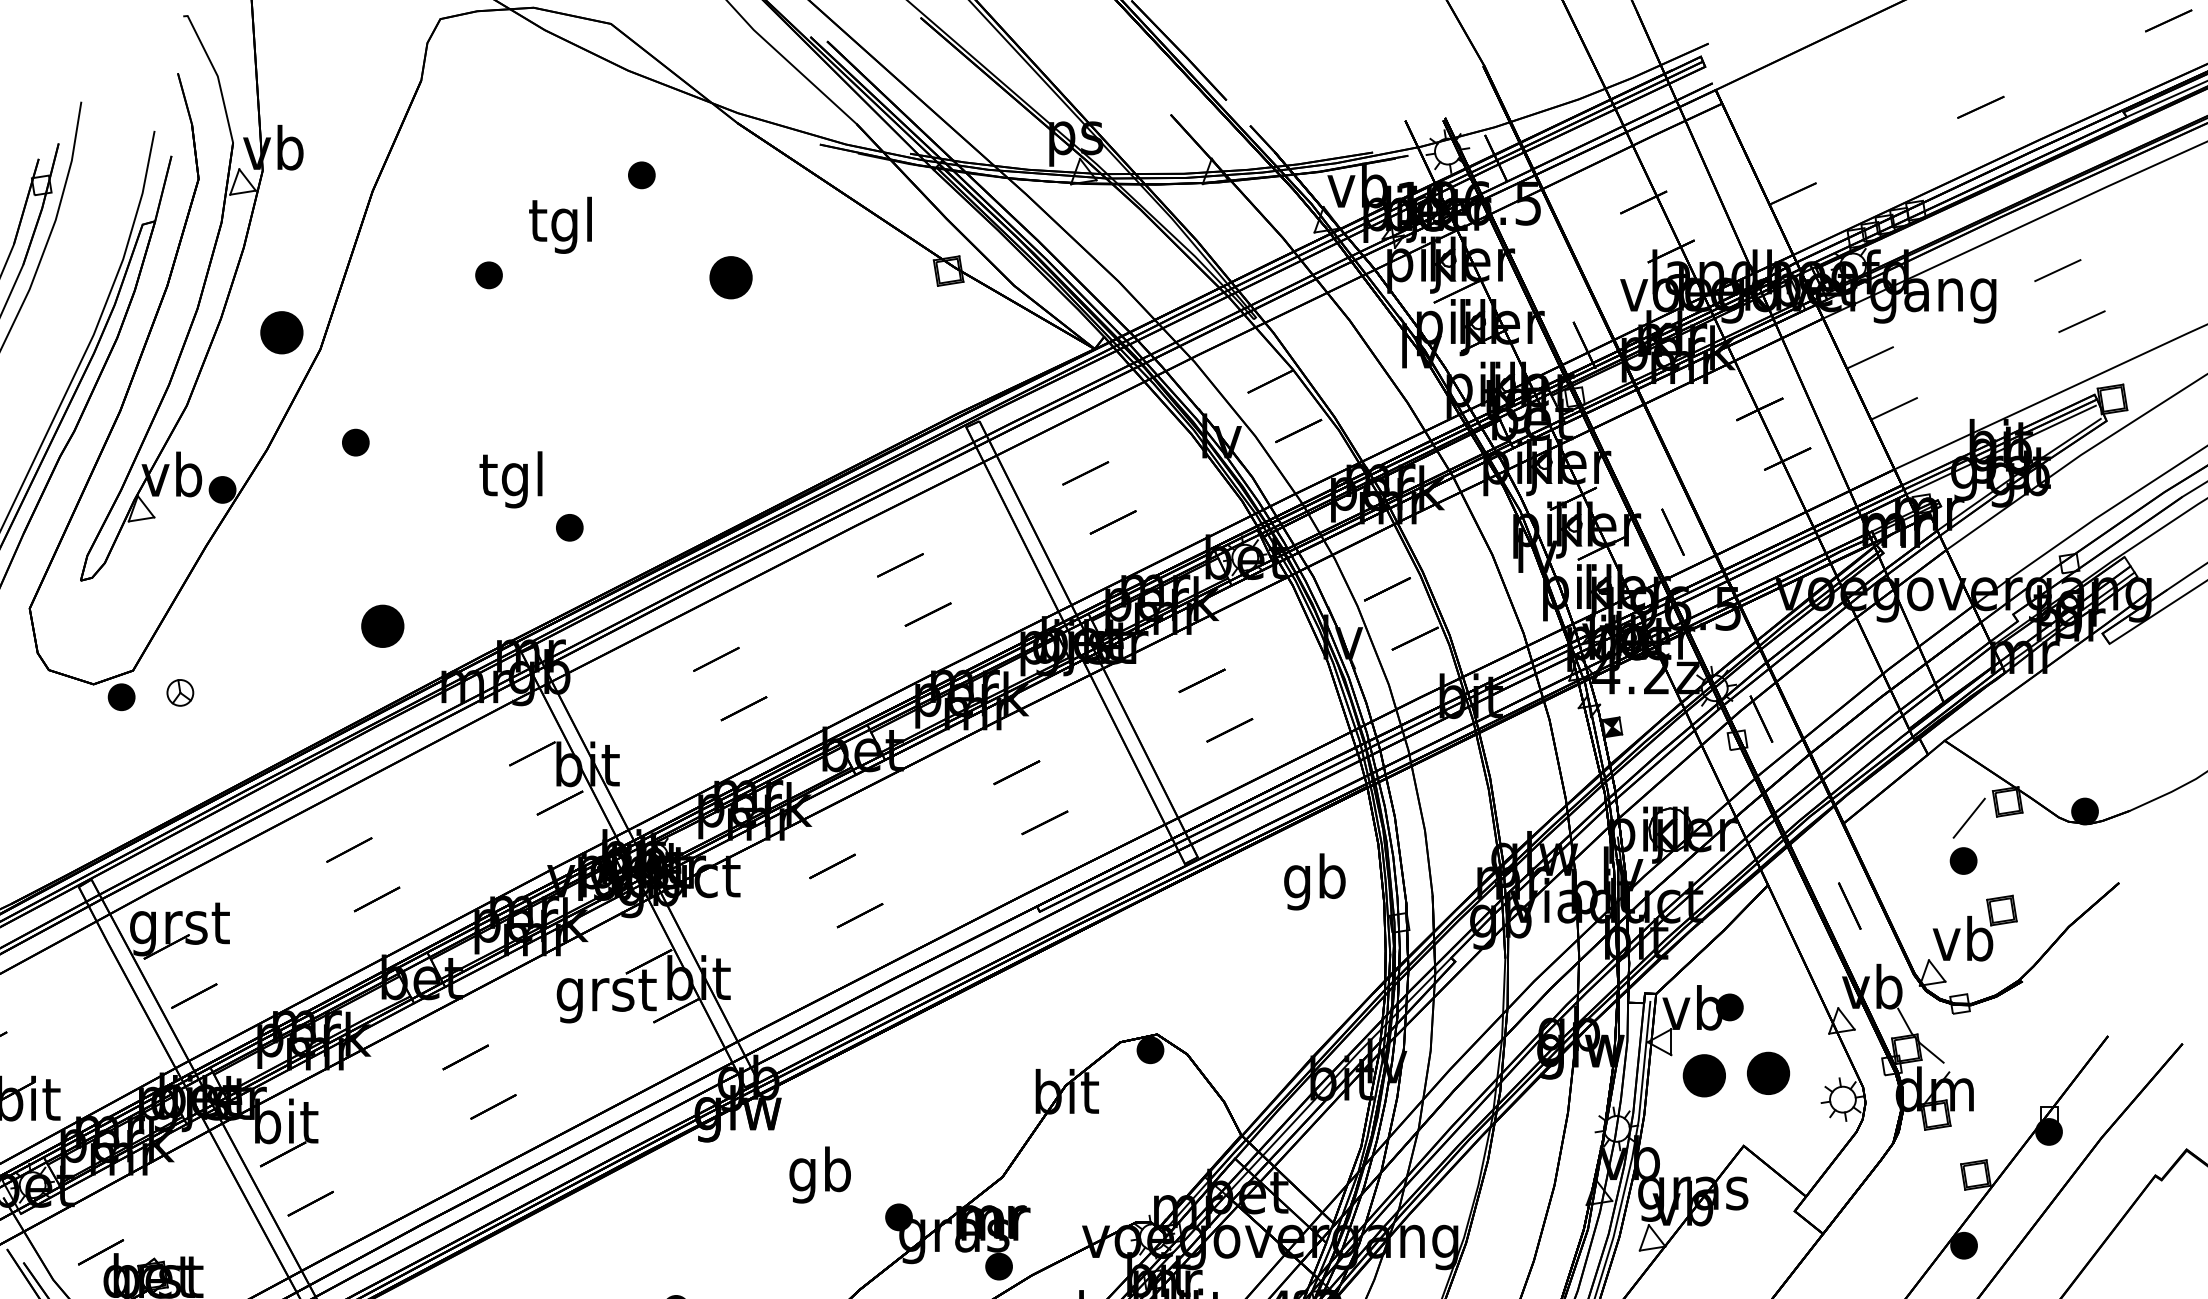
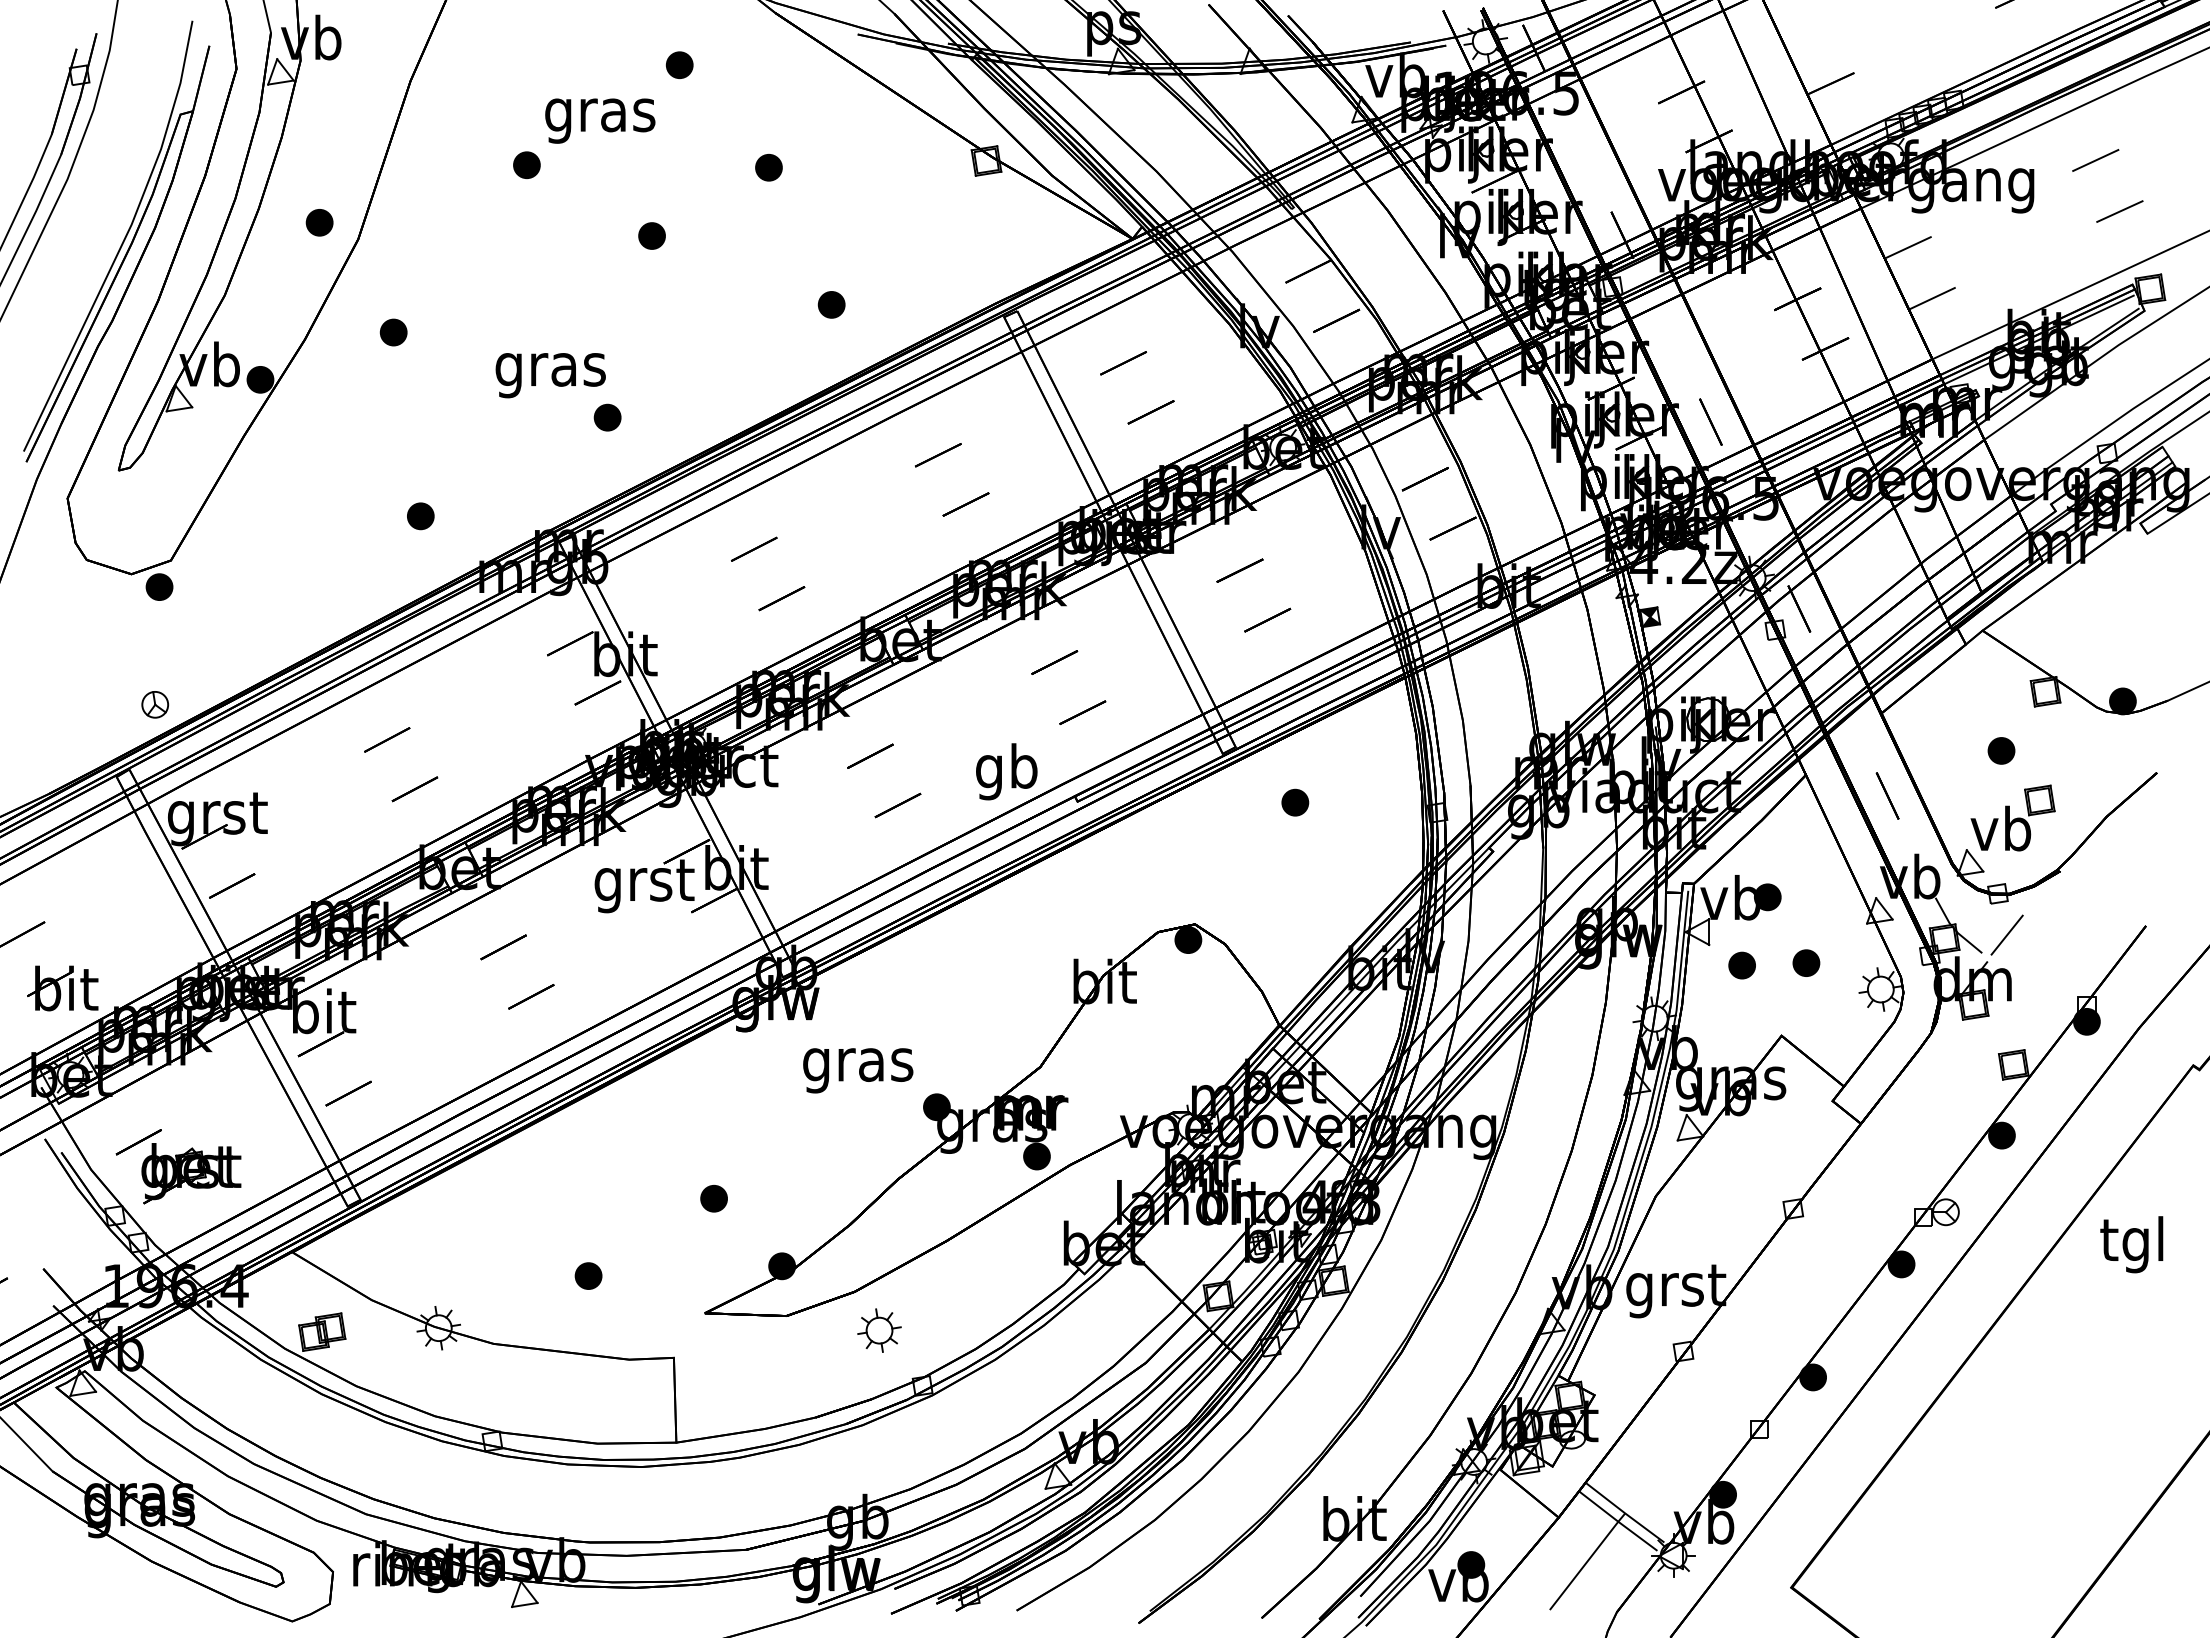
text: (562, 224) -> (600, 114), tgl -> gras
part: (730, 277) -> (768, 167), size x0.62
part: (281, 332) -> (319, 222), size x0.62
part: (613, 345) -> (651, 235), added
part: (793, 414) -> (831, 304), added
text: (512, 479) -> (550, 369), tgl -> gras
part: (382, 626) -> (420, 516), size x0.62
part: (180, 692) -> (155, 704), moved
line: (1968, 817) -> (2006, 934), moved
text: (1314, 881) -> (1006, 771), moved
part: (1257, 912) -> (1295, 802), added
part: (1768, 1072) -> (1806, 962), size x0.62
part: (1703, 1075) -> (1741, 965), size x0.62
text: (820, 1174) -> (858, 1064), gb -> gras

